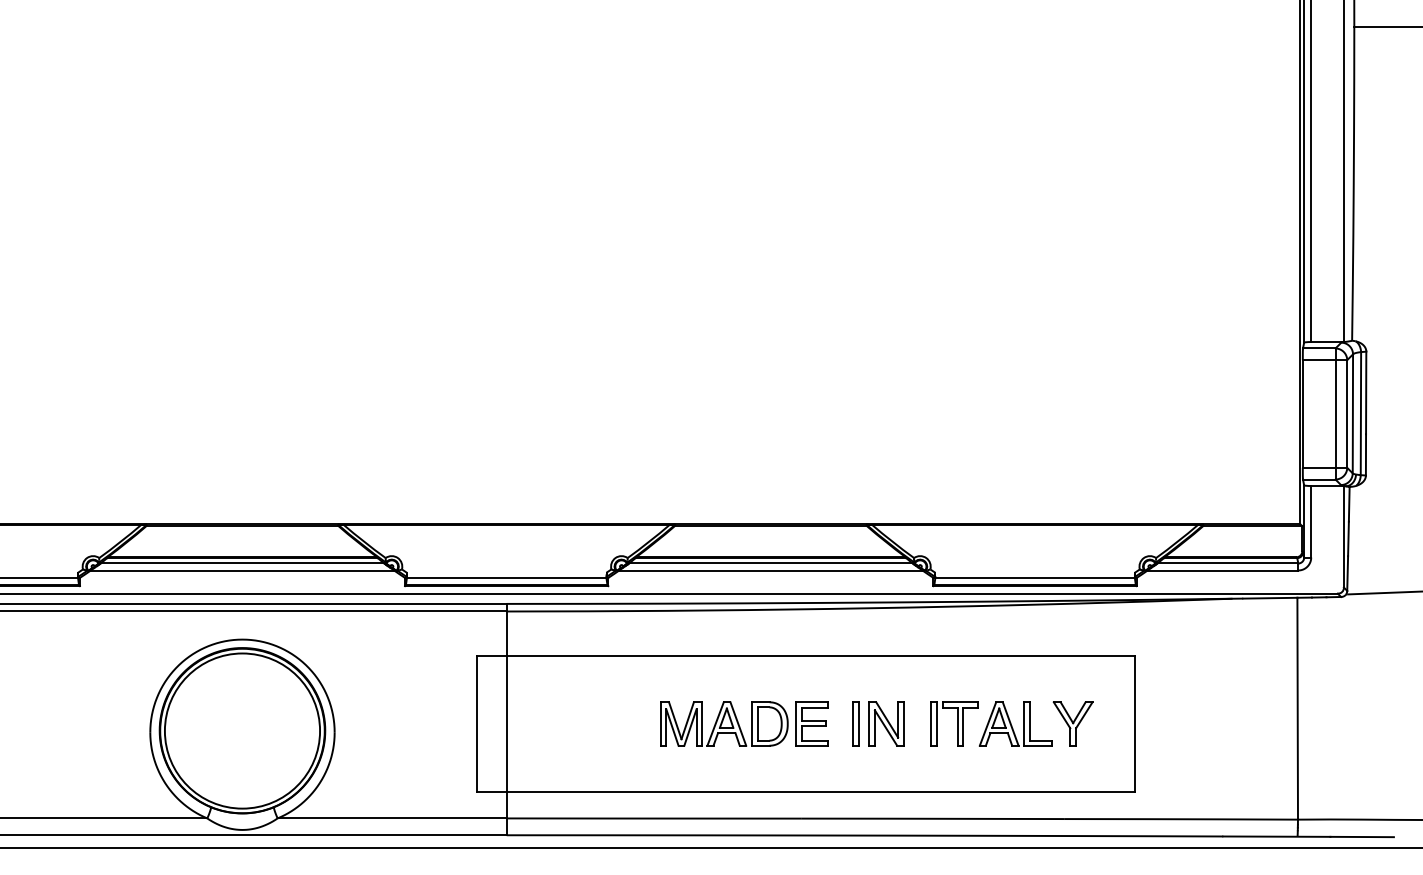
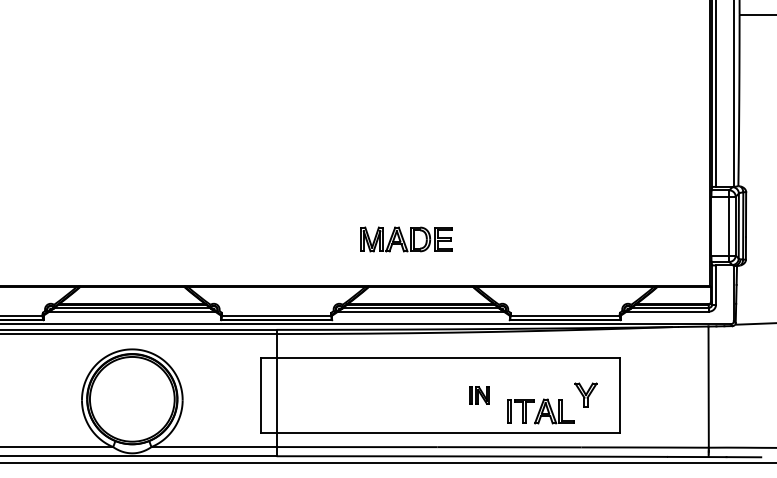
part: (744, 724) -> (406, 239), moved
part: (878, 724) -> (479, 395), size x0.7
part: (989, 724) -> (540, 411), moved

